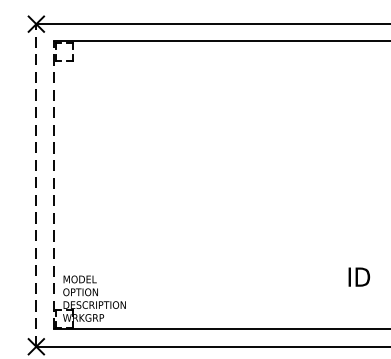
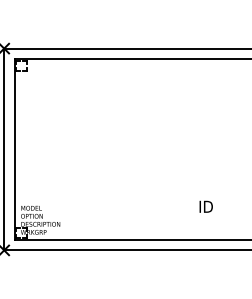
line: (36, 185) -> (4, 149), dashed -> solid
line: (54, 185) -> (15, 149), dashed -> solid

